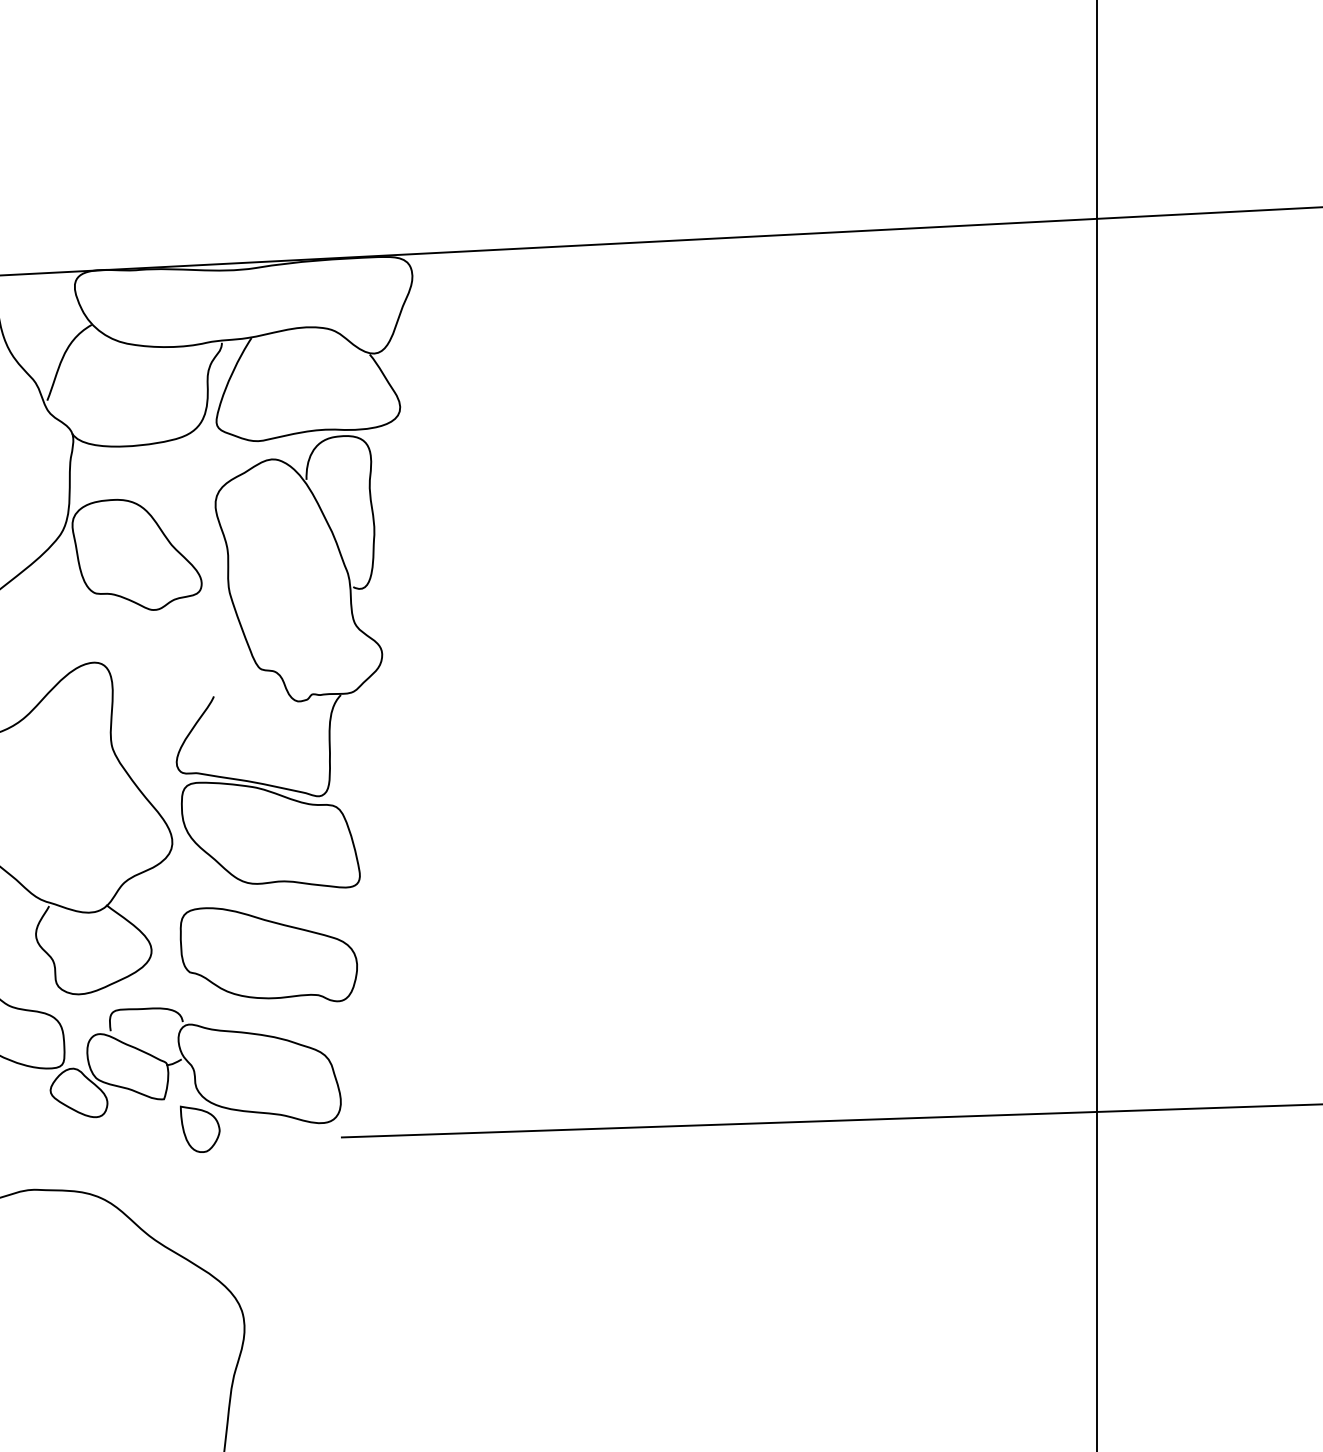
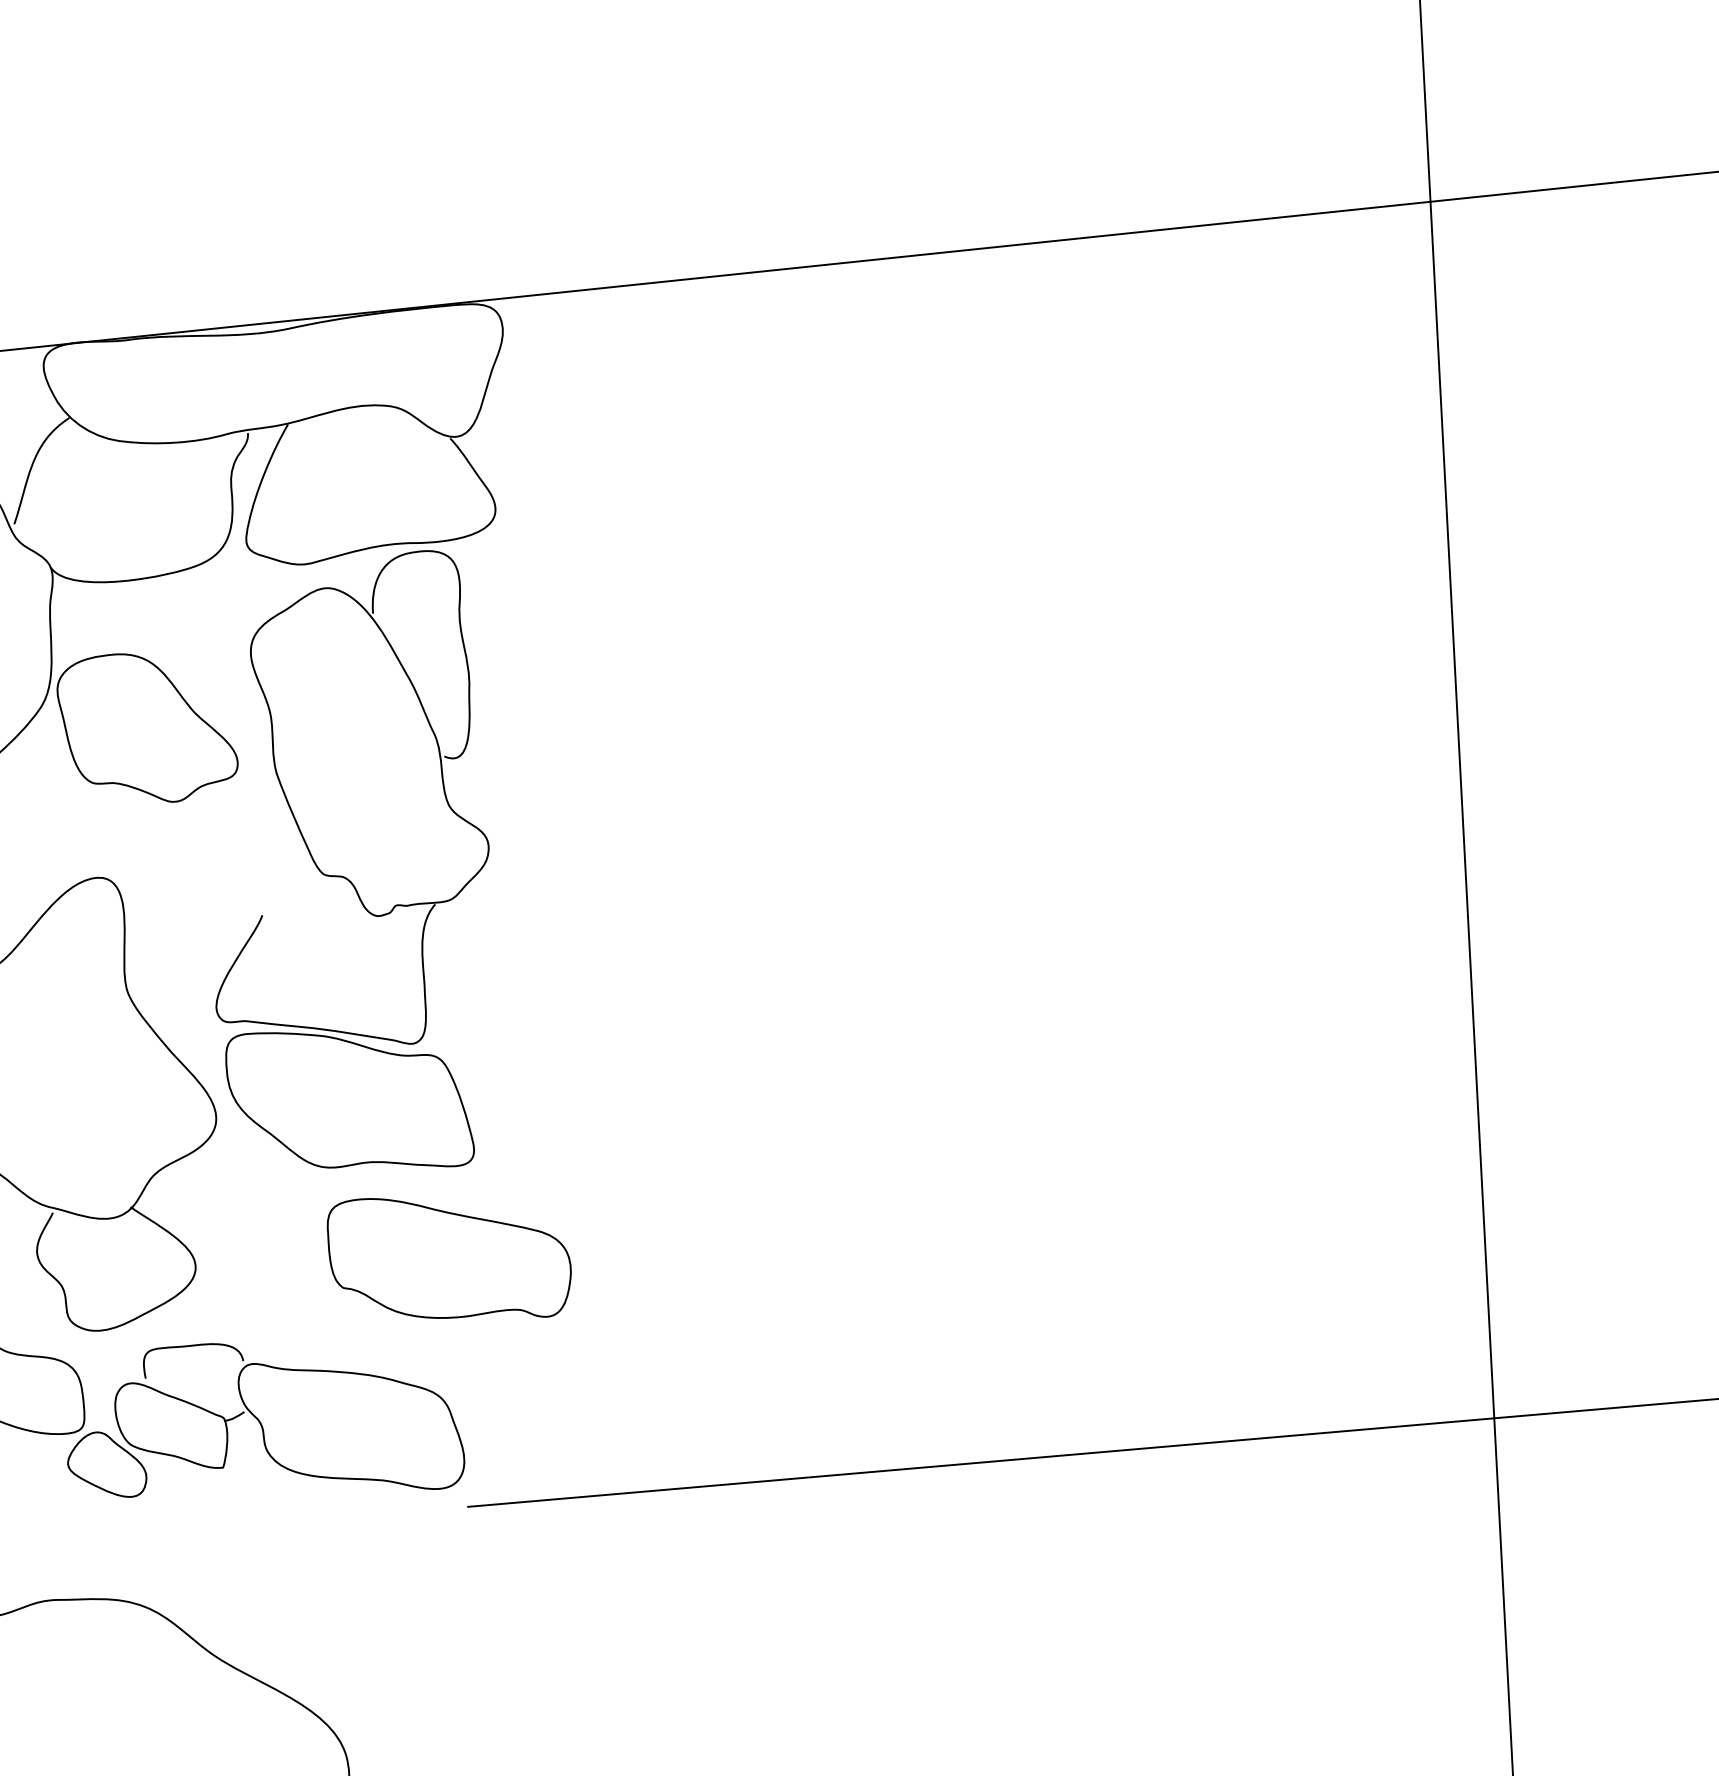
part: (268, 954) -> (449, 1257), moved
part: (200, 1128) -> (274, 1504), removed

